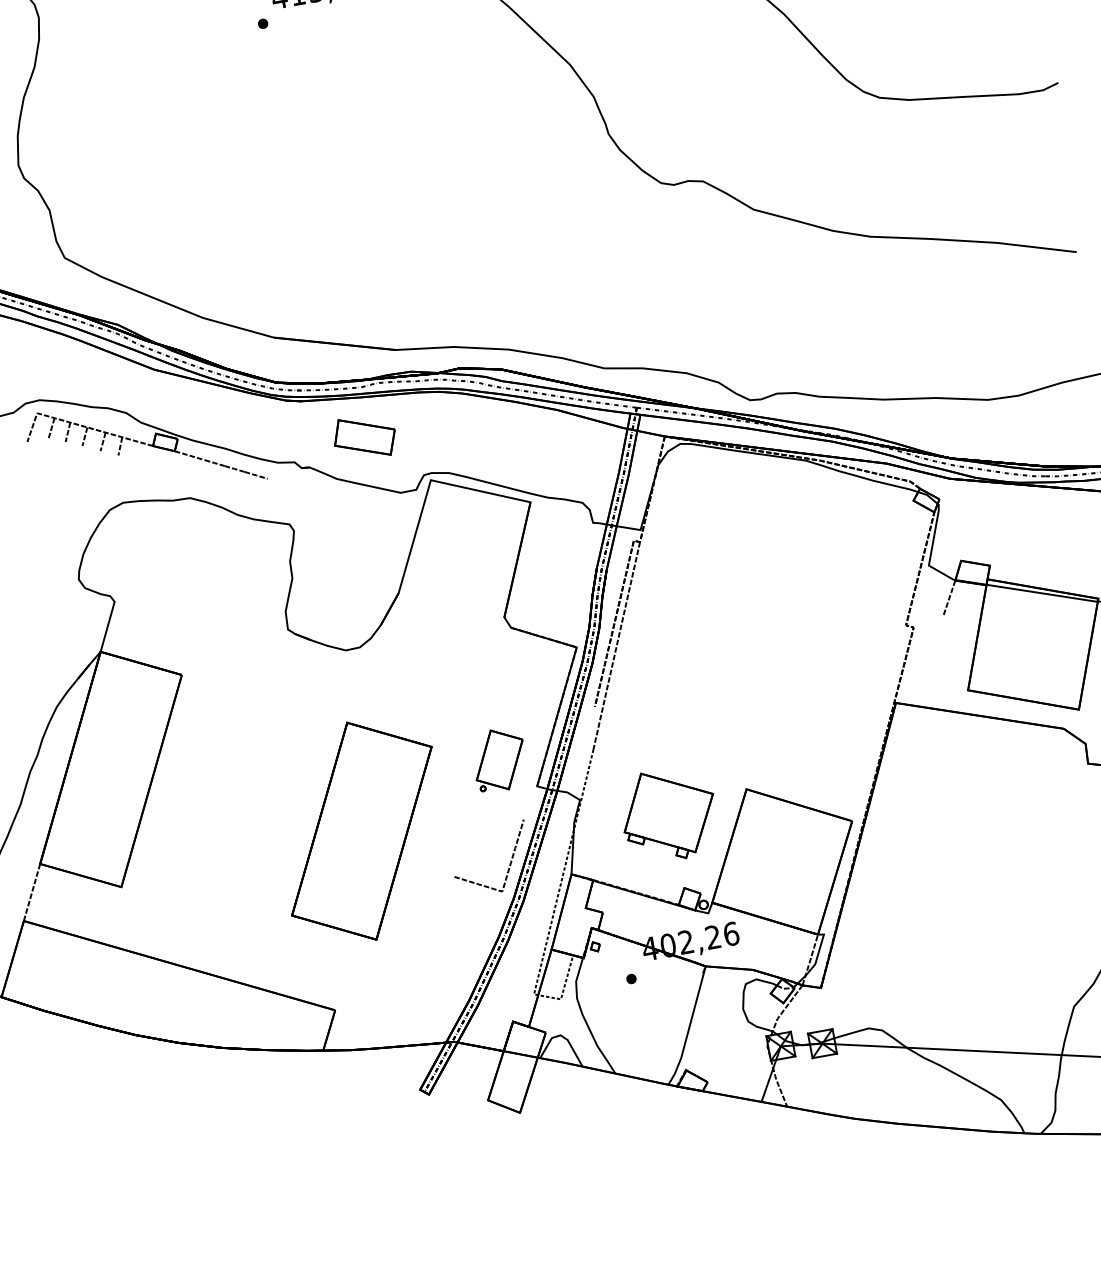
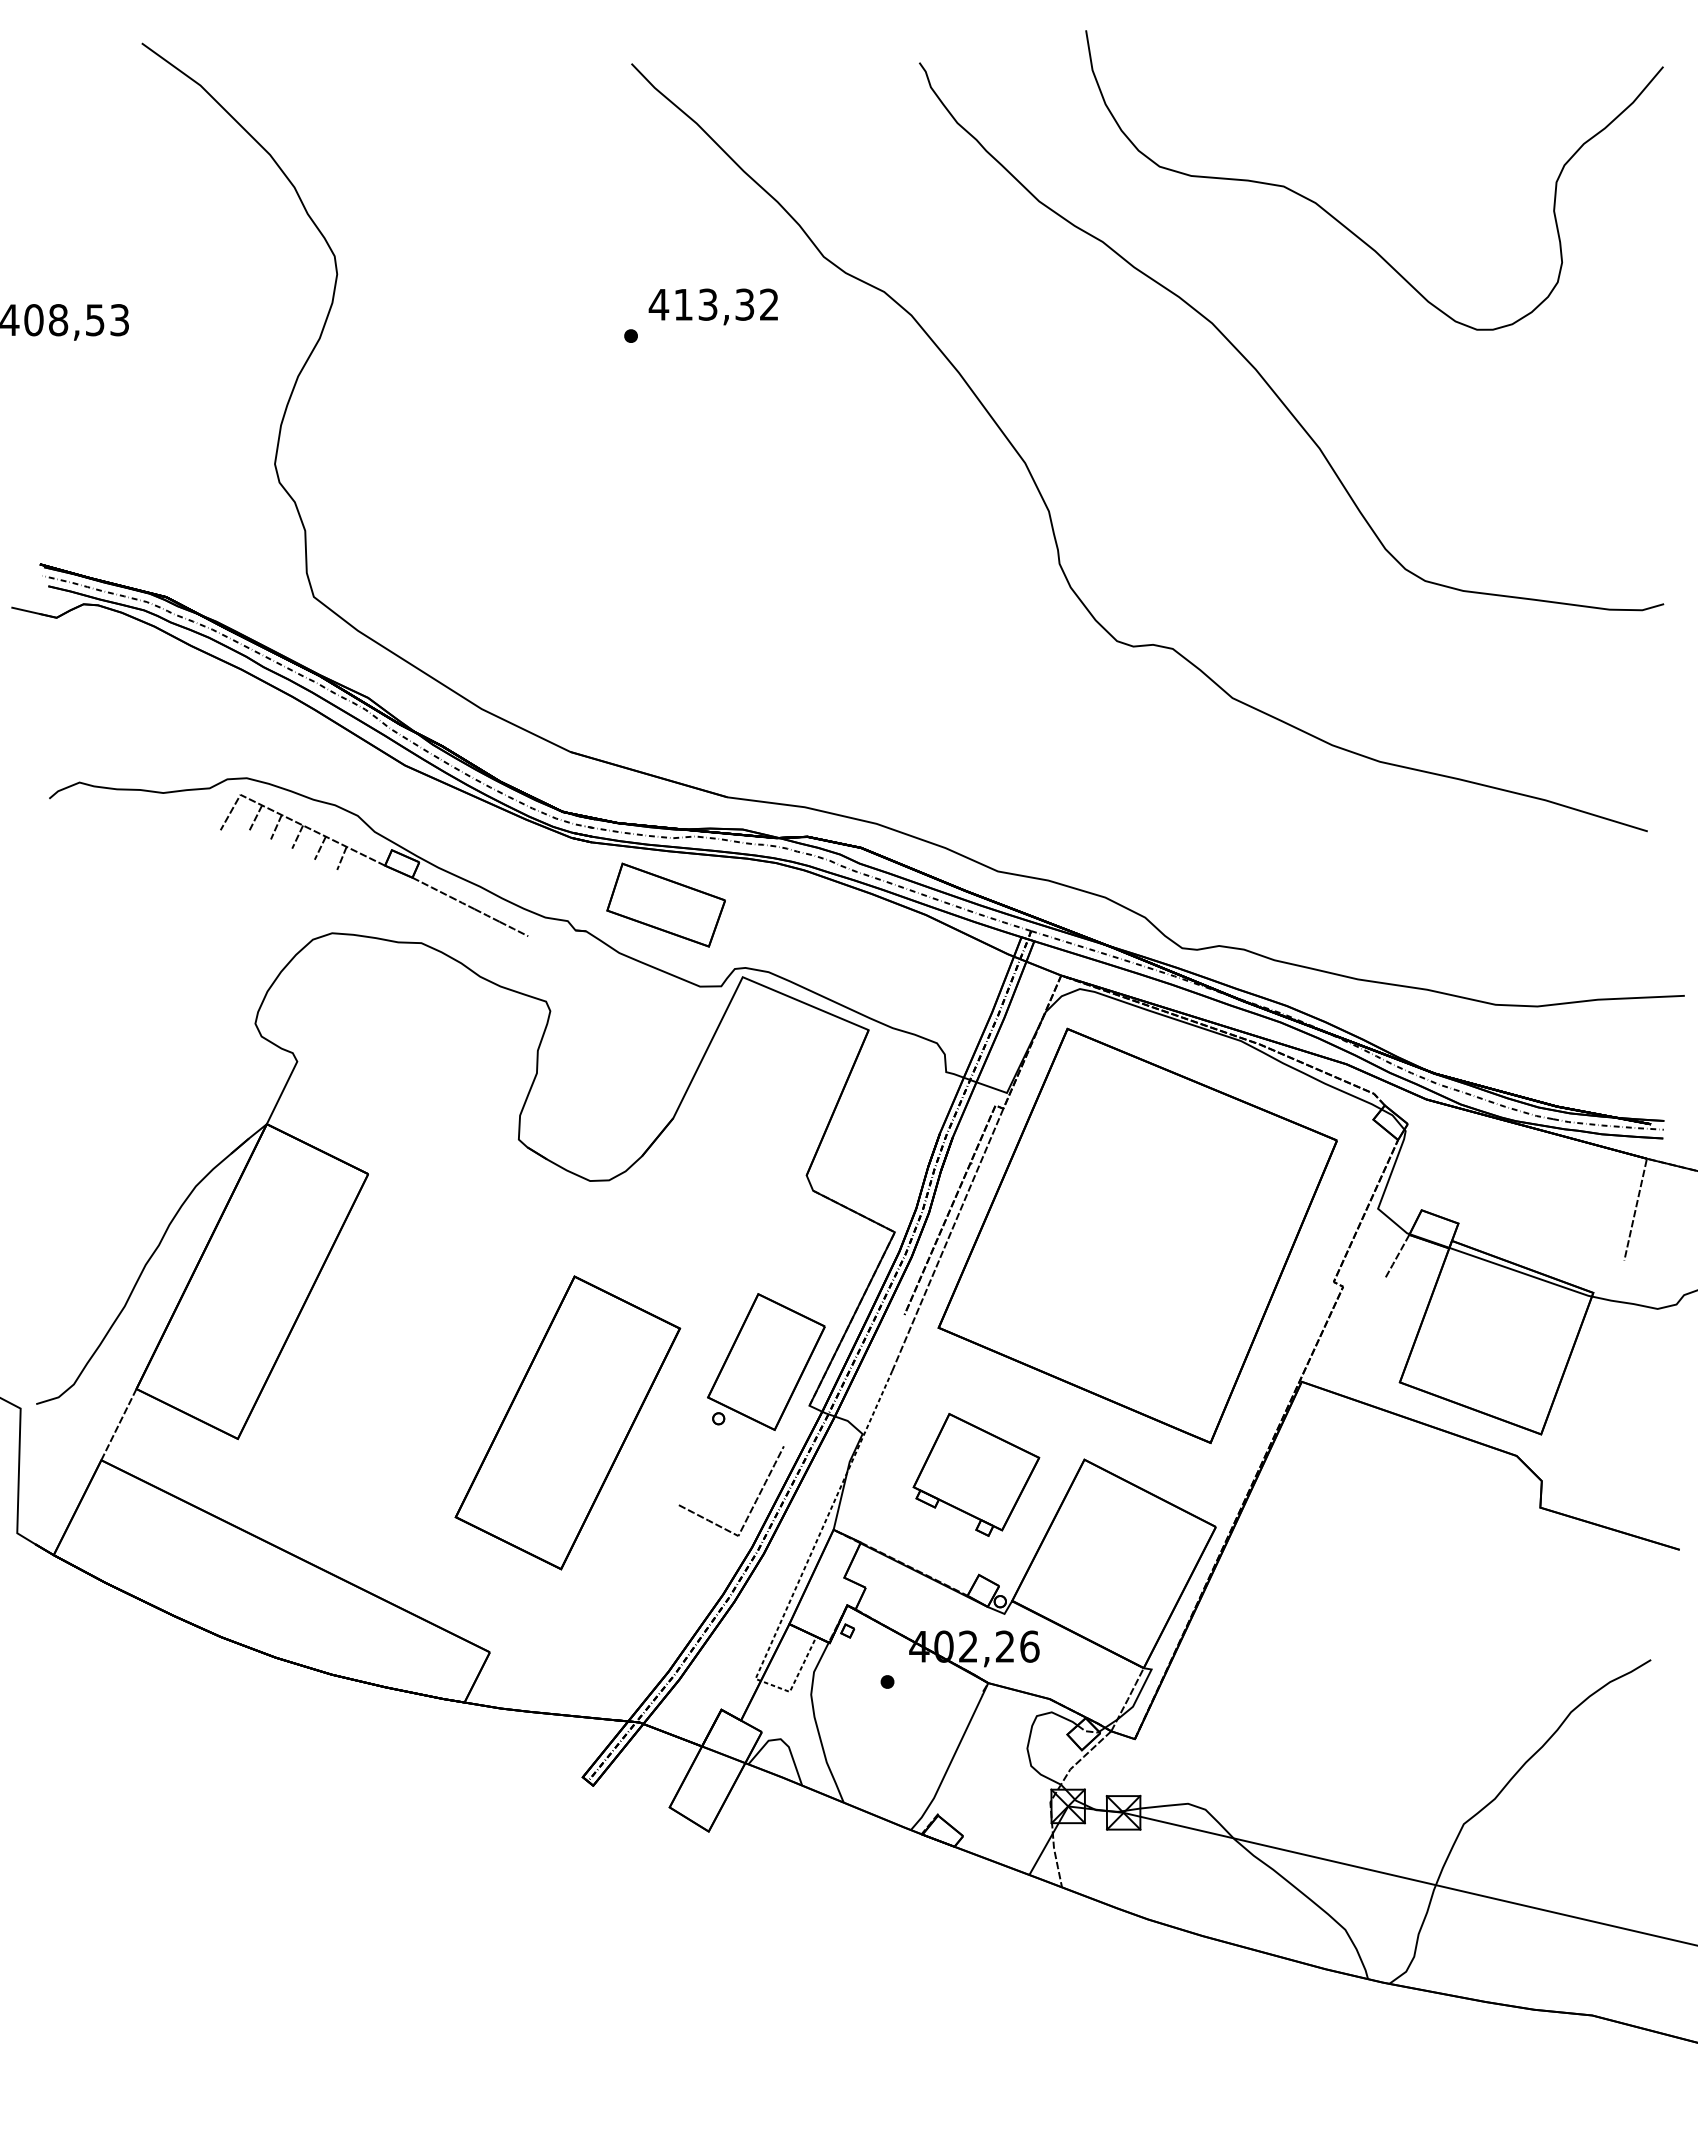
part: (364, 437) -> (665, 904), size x1.43
part: (755, 617) -> (1137, 1235), added
part: (499, 759) -> (766, 1361), size x1.67

